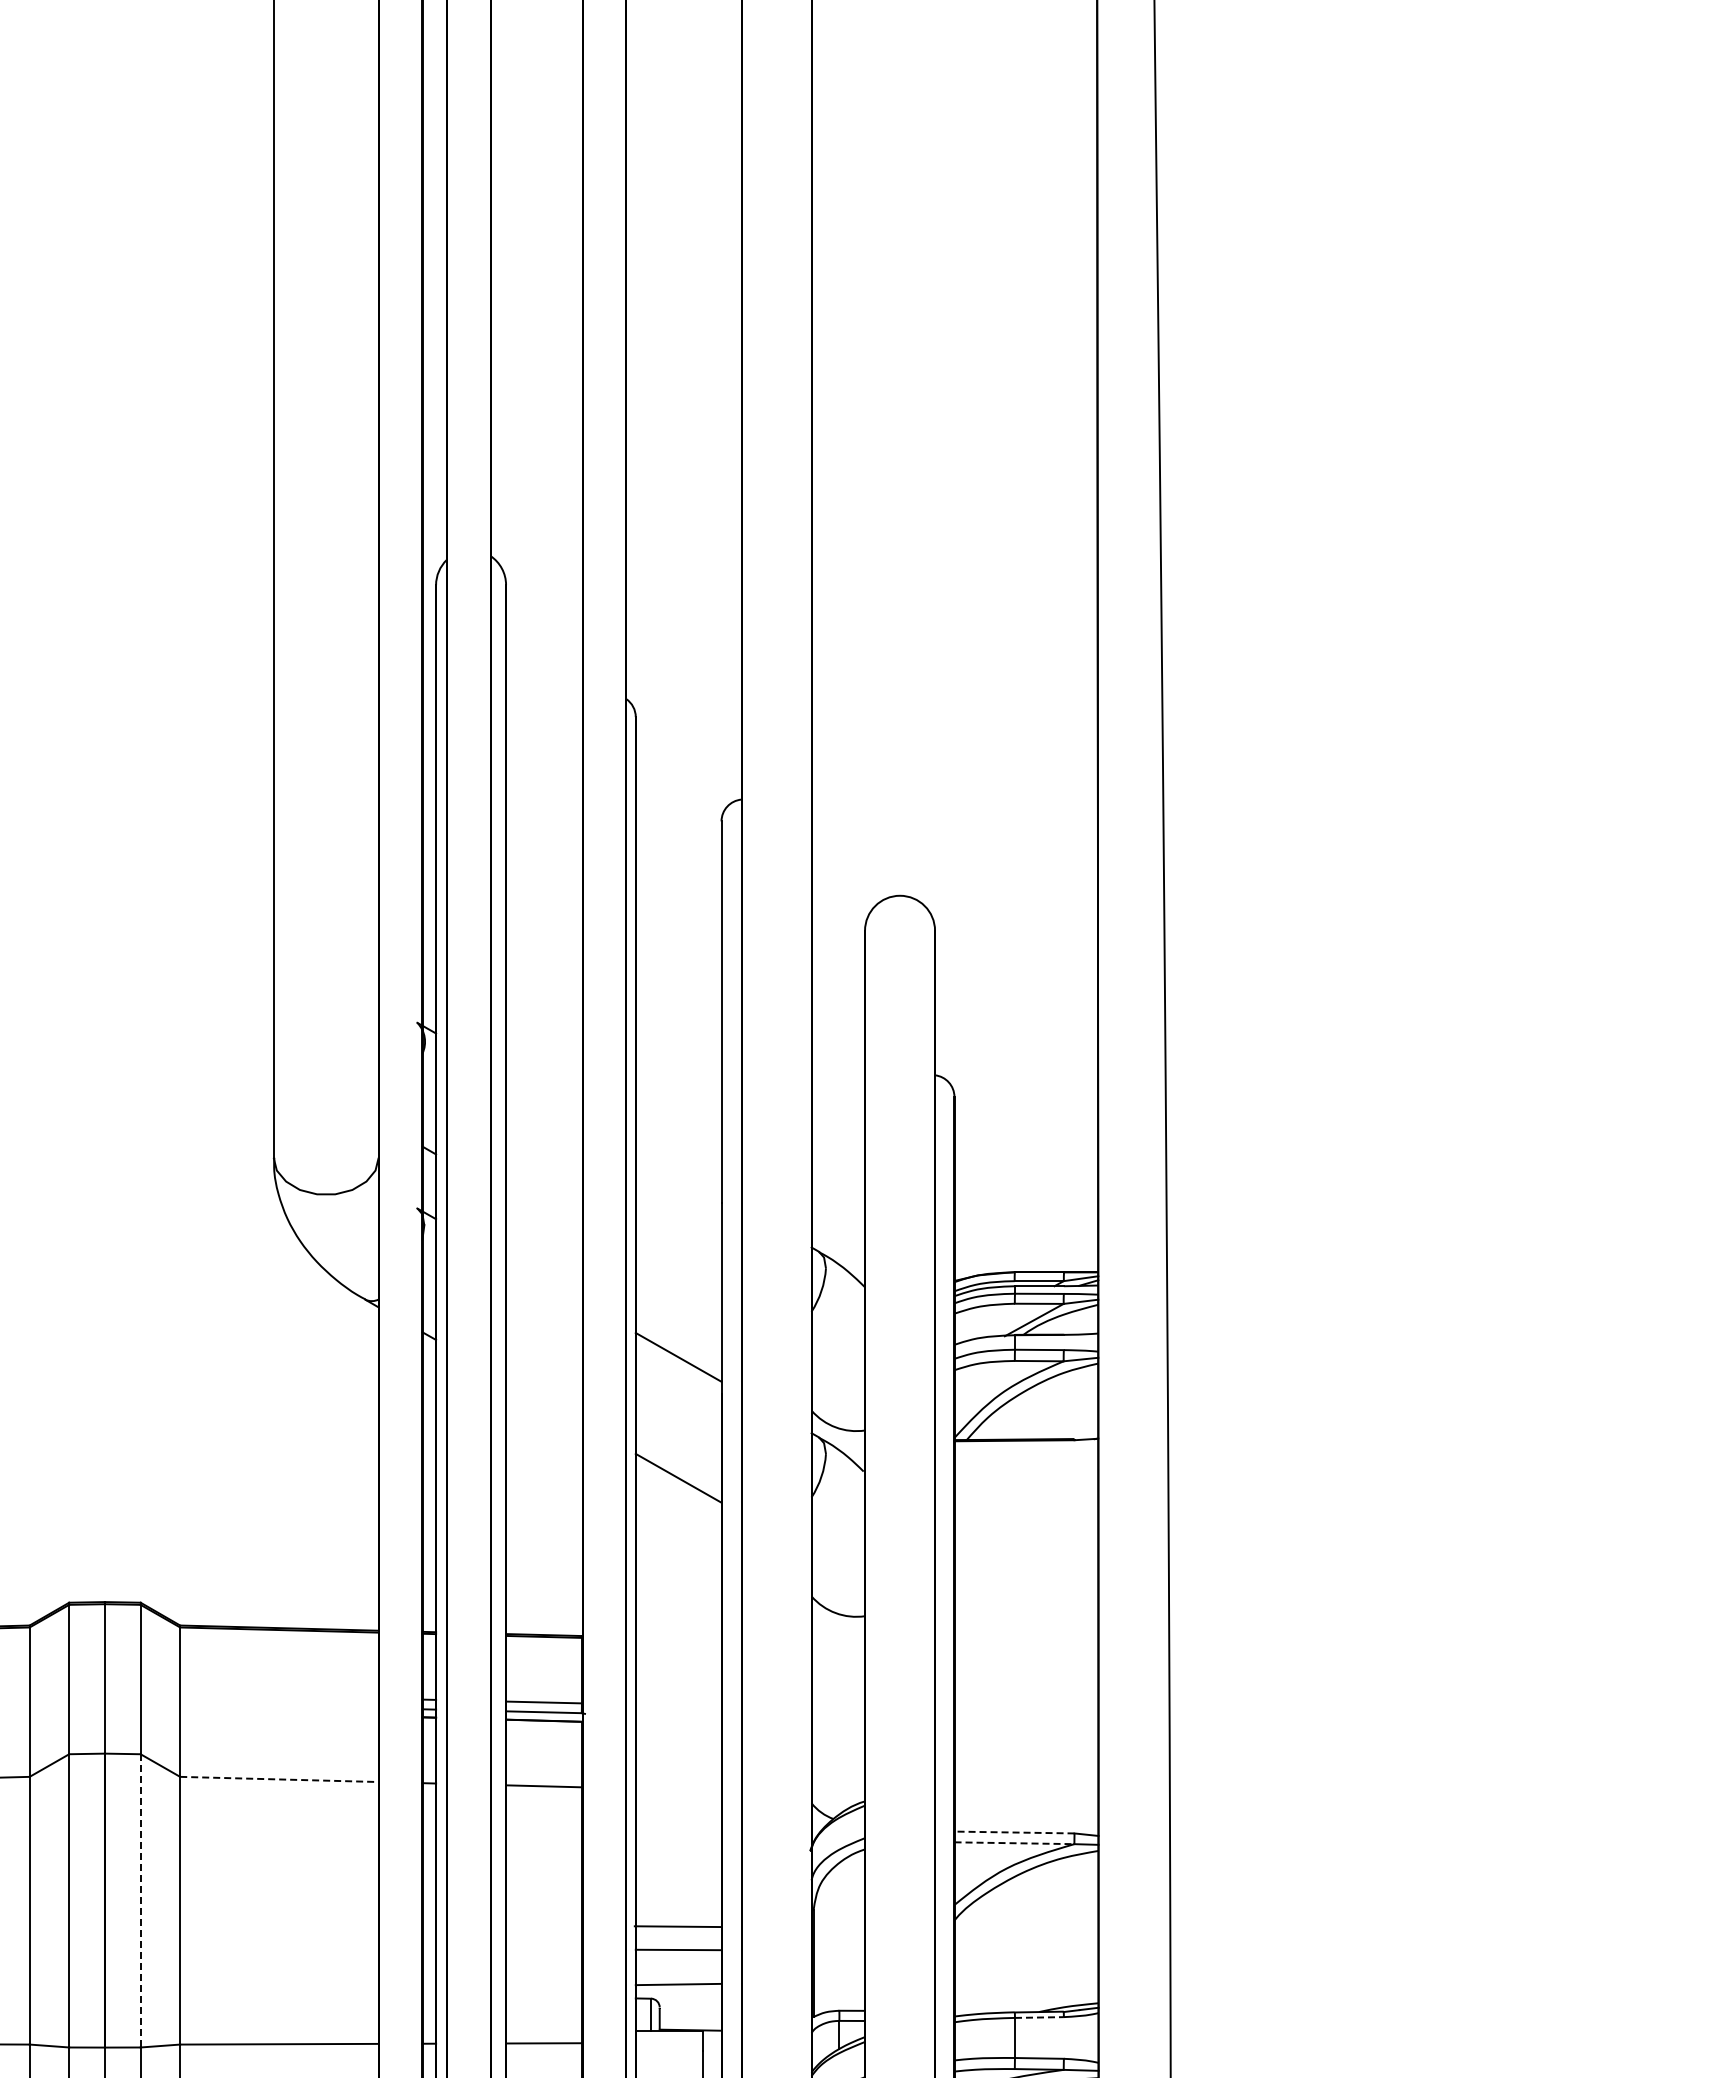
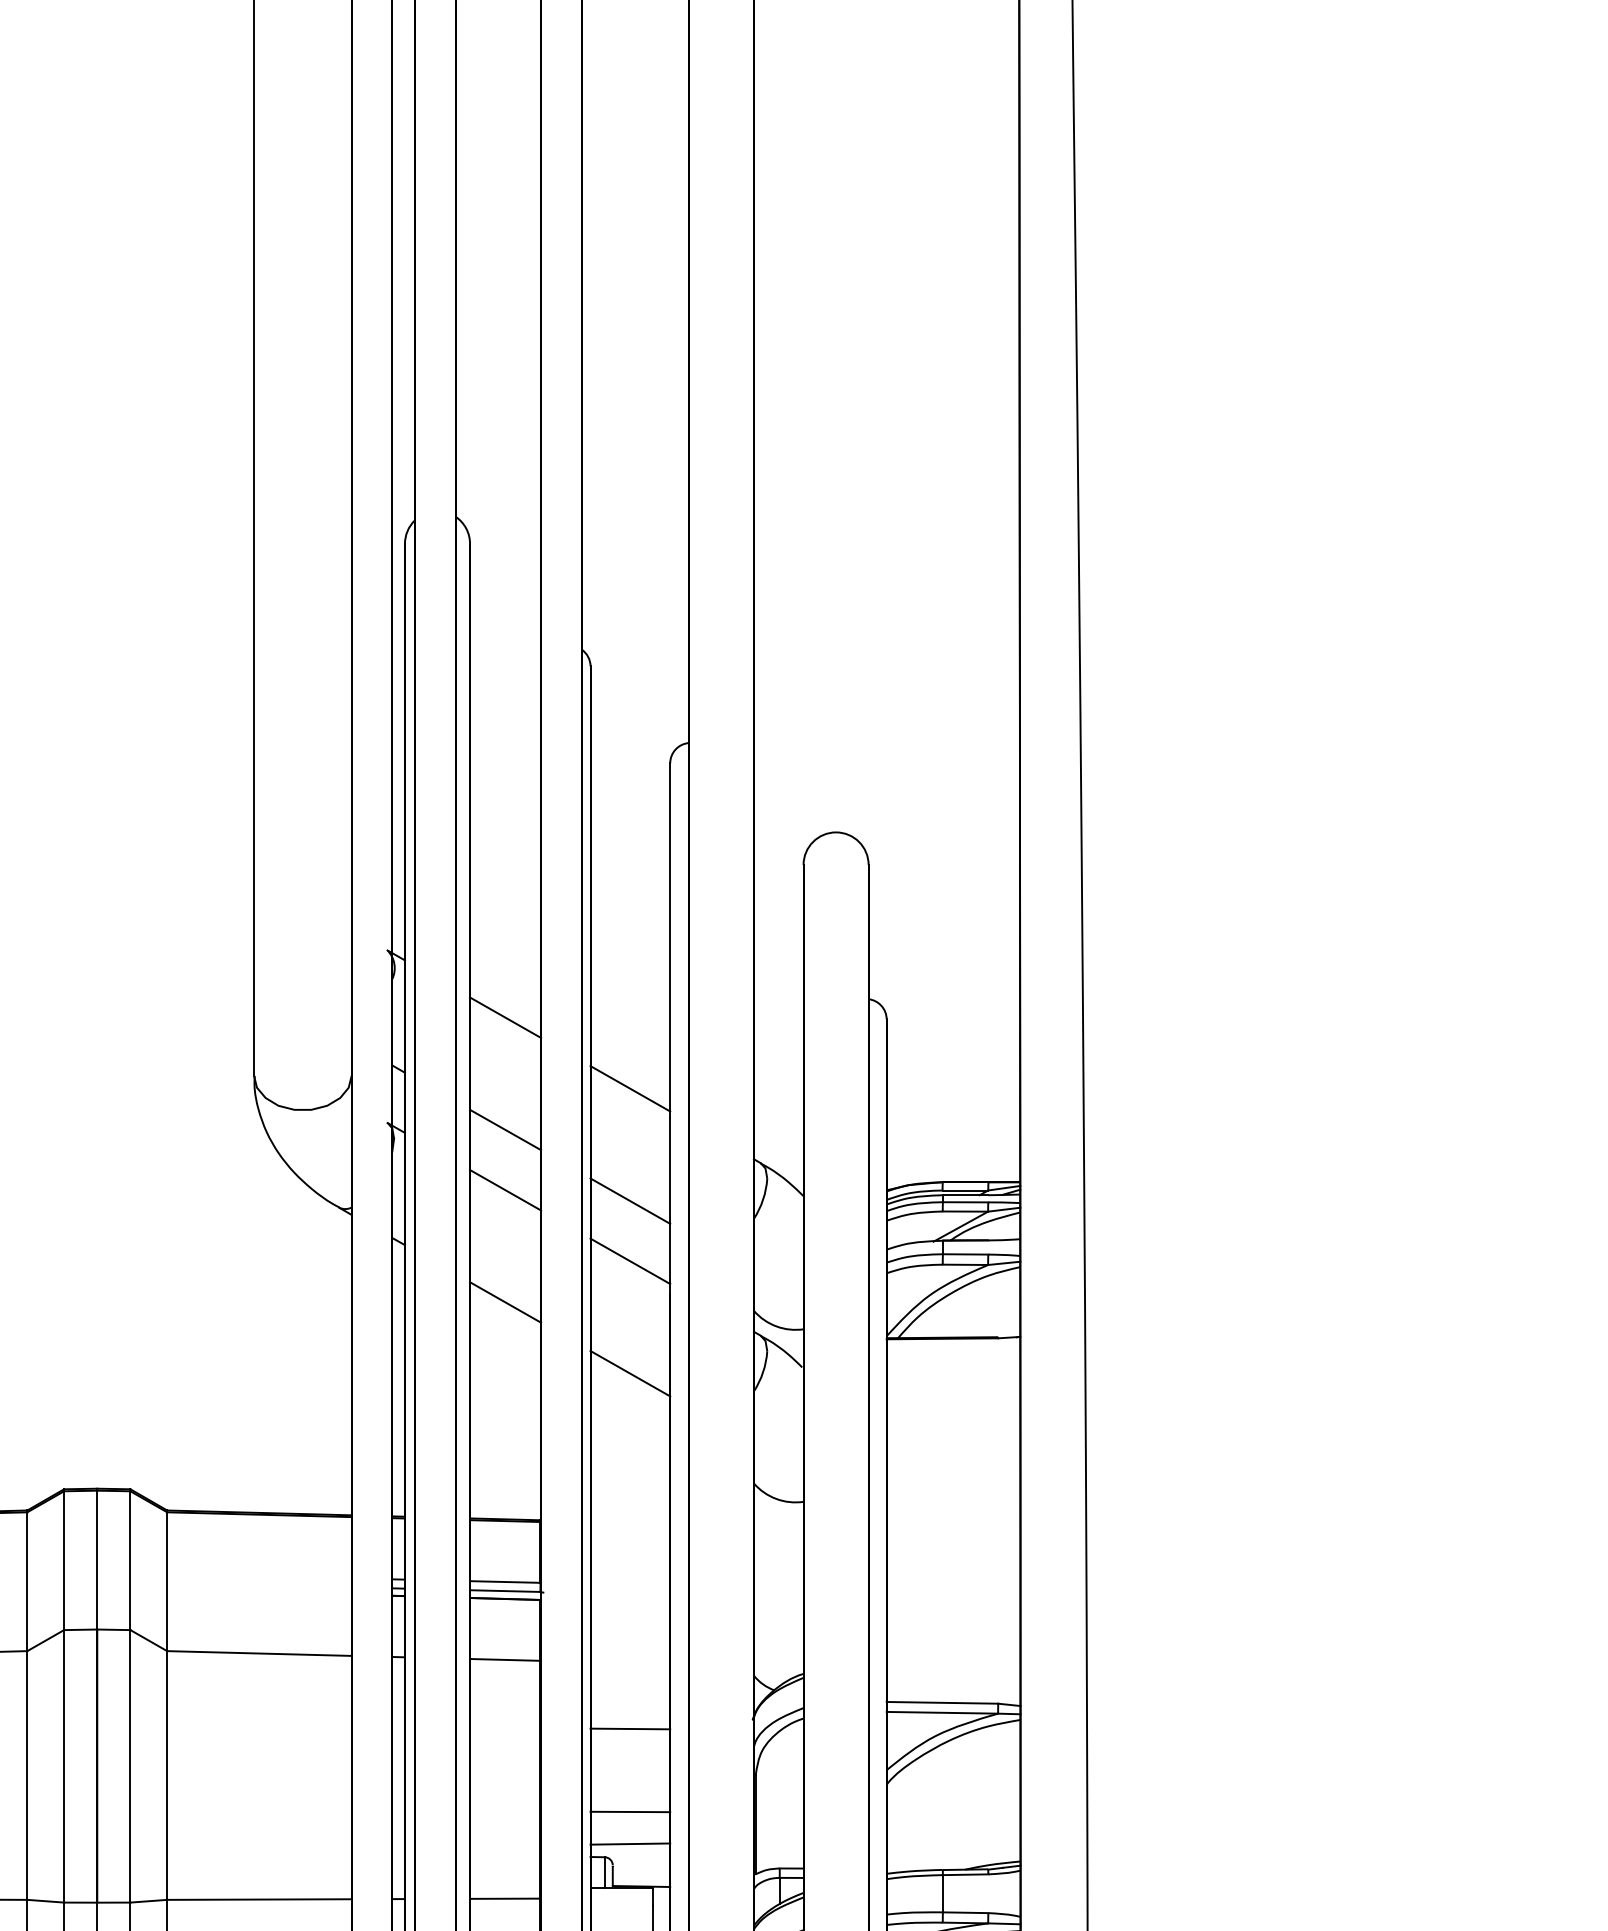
line: (544, 1095) -> (505, 1017), added
line: (678, 1171) -> (630, 1088), added
line: (544, 1215) -> (505, 1129), added
line: (544, 1280) -> (505, 1189), added
line: (678, 1292) -> (630, 1201), added
line: (544, 1401) -> (505, 1302), added
line: (279, 1779) -> (259, 1653), dashed -> solid
line: (1014, 1832) -> (942, 1702), dashed -> solid
line: (1014, 1843) -> (942, 1713), dashed -> solid
line: (140, 1900) -> (130, 1766), dashed -> solid
line: (677, 1926) -> (630, 1728), moved
line: (1039, 2017) -> (965, 1874), dashed -> solid

